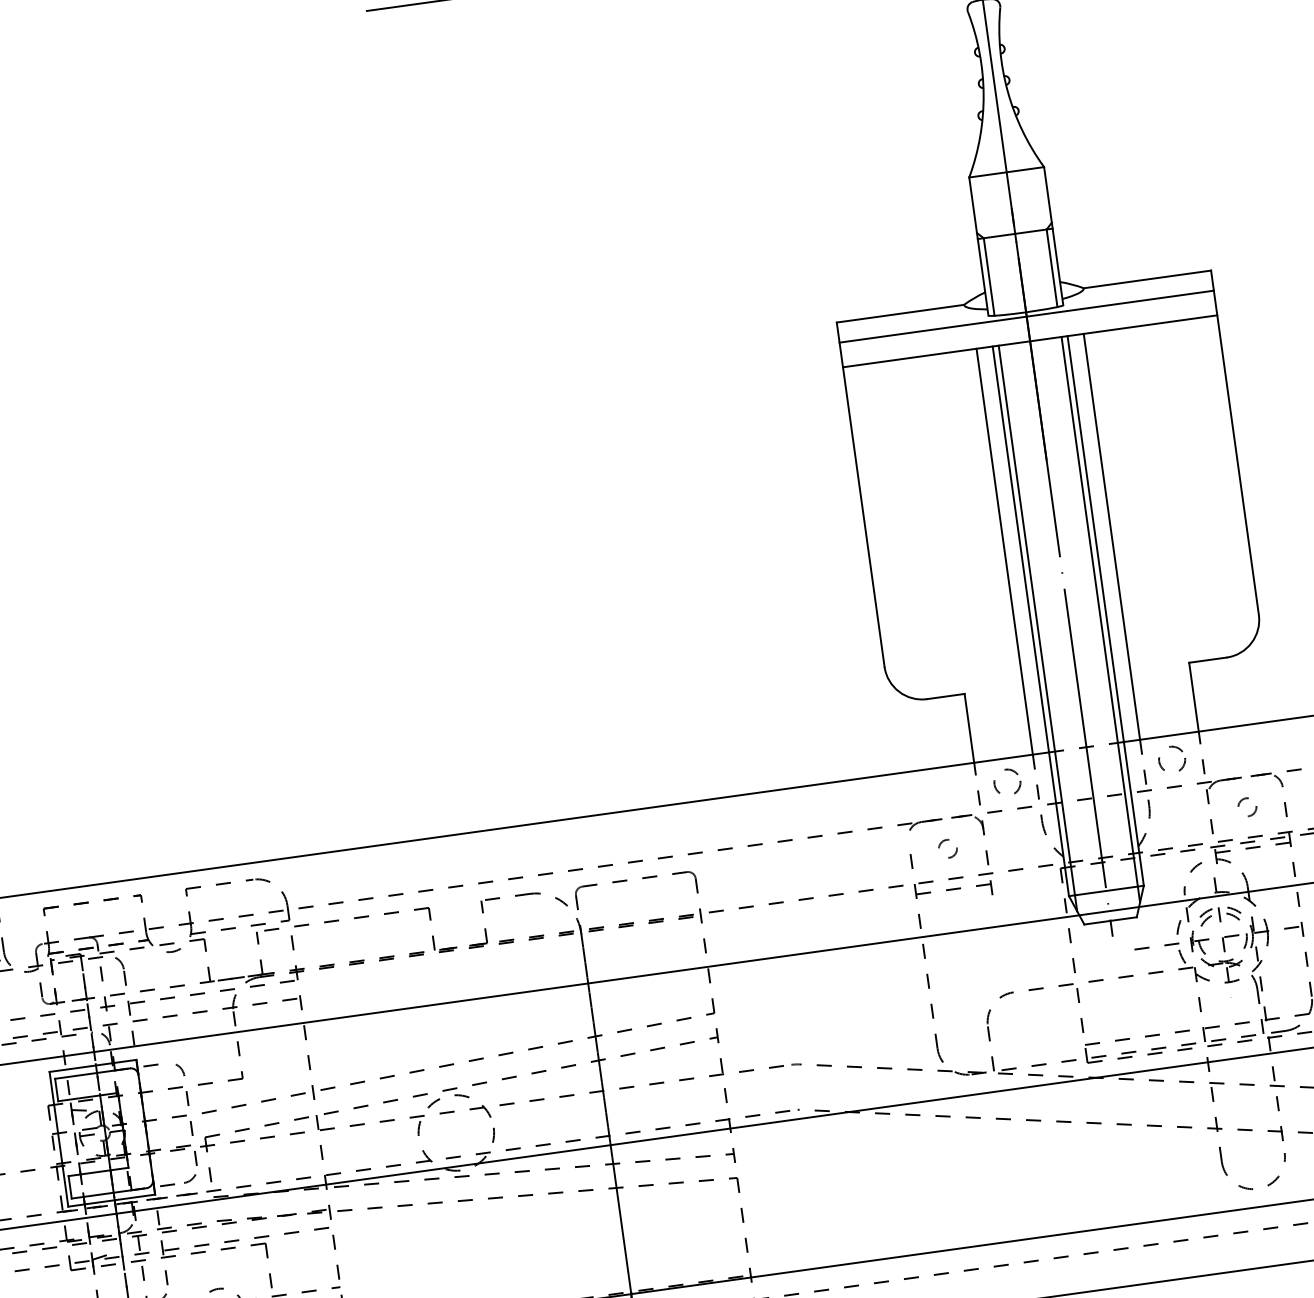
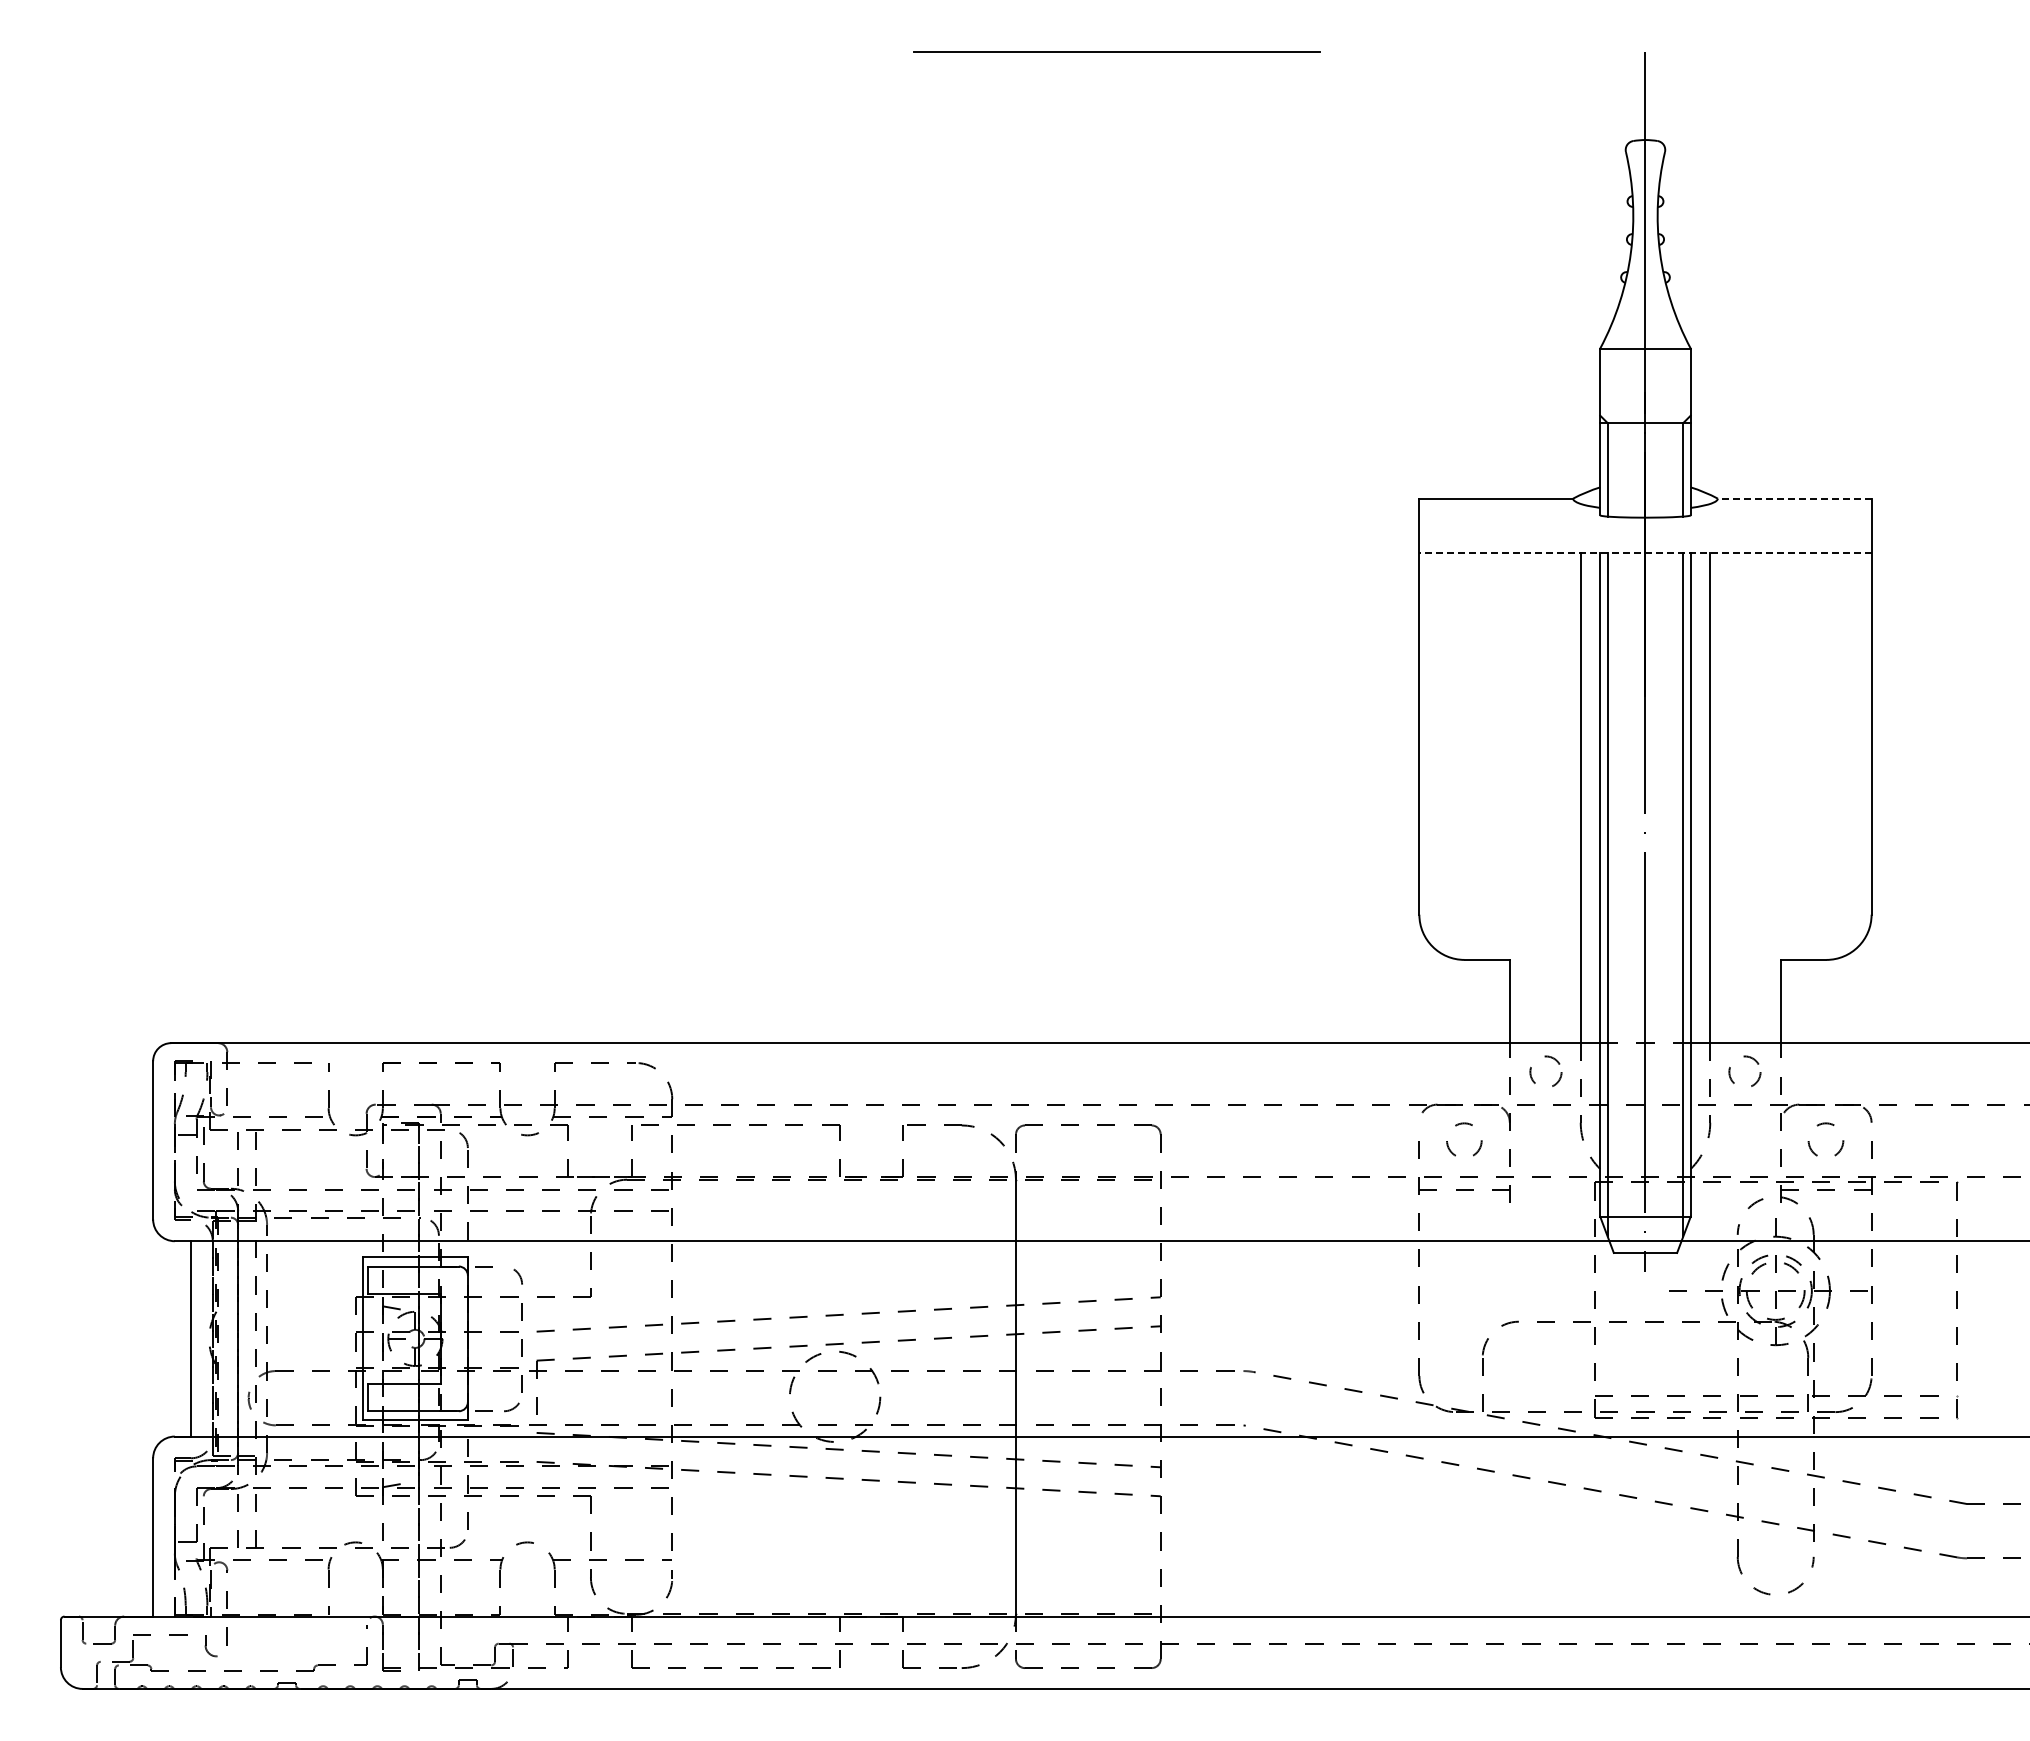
line: (1147, 279) -> (1794, 498), solid -> dashed
line: (1026, 316) -> (1645, 522), removed
line: (1029, 341) -> (1644, 552), solid -> dashed
circle: (1247, 807) -> (1826, 1140), size x1.6
circle: (947, 848) -> (1464, 1140), size x1.6

